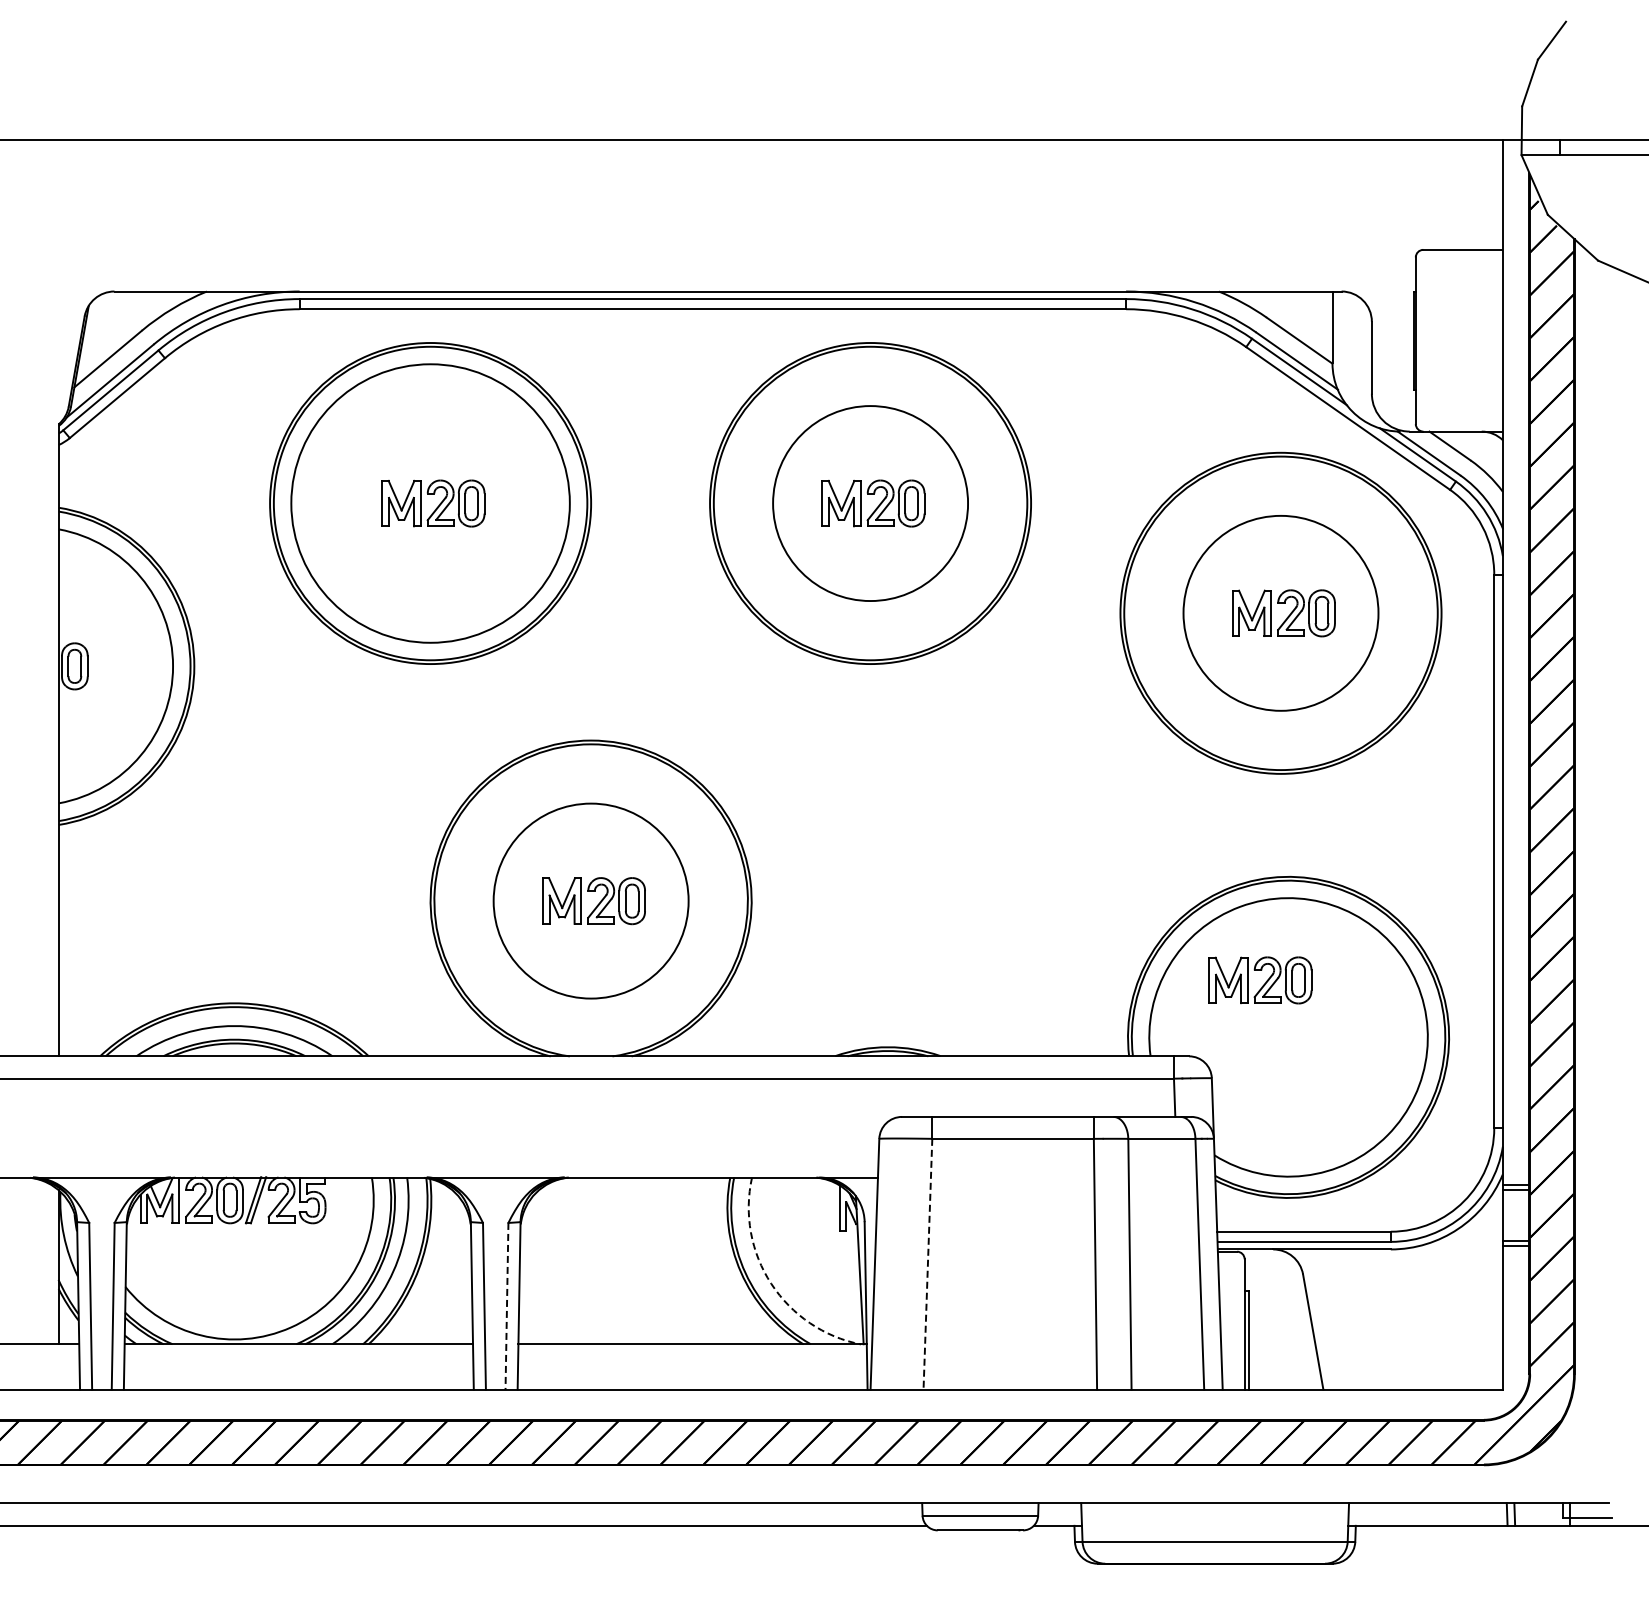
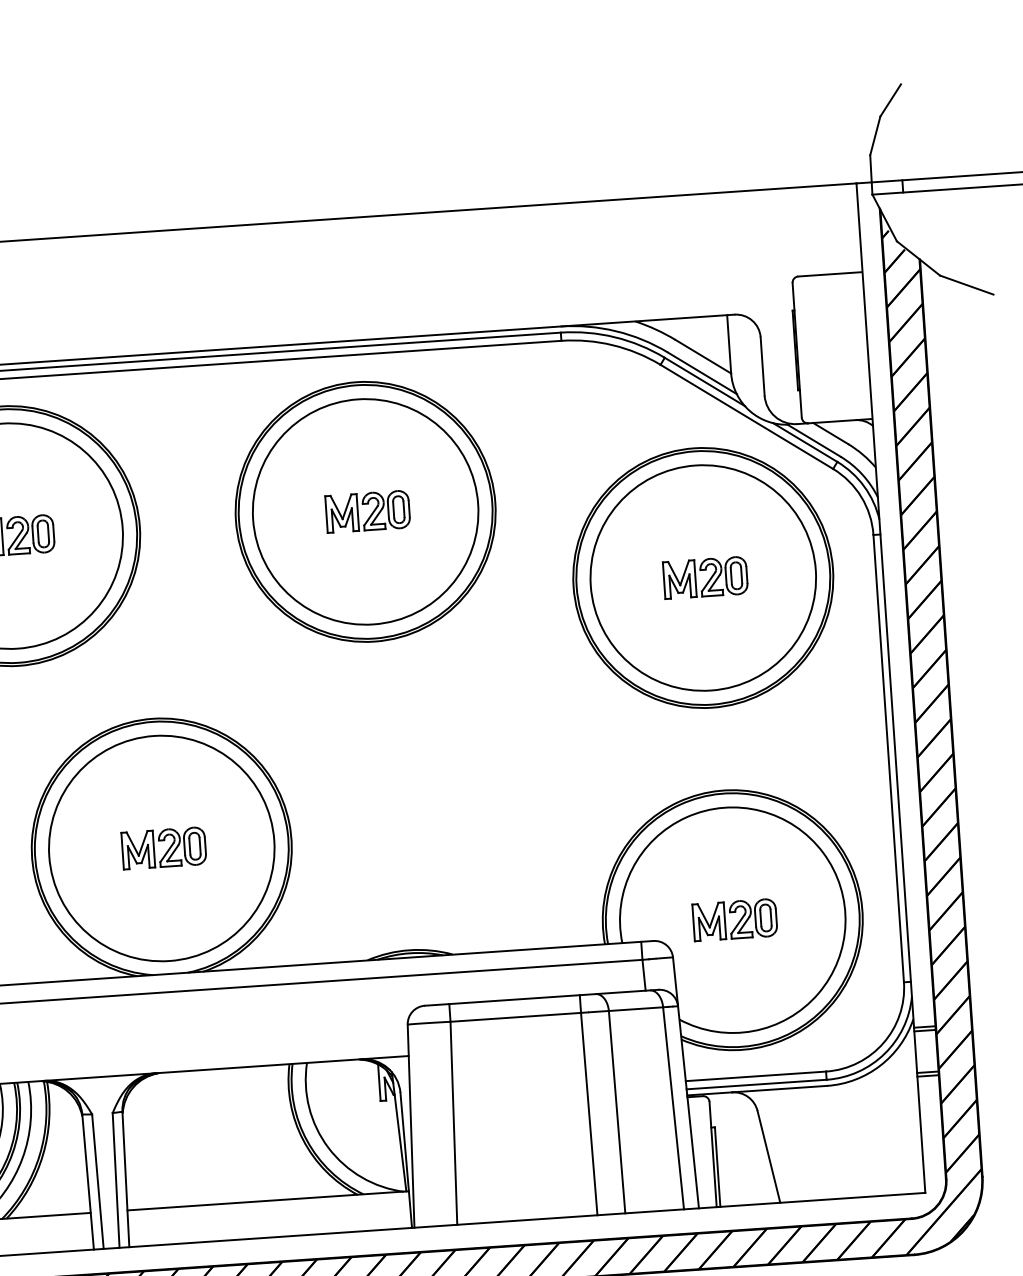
circle: (870, 503) -> (365, 511), size x1.43
circle: (1280, 613) -> (702, 578), size x1.43
circle: (590, 900) -> (161, 848), size x1.43
part: (1260, 980) -> (735, 920), moved
line: (927, 1264) -> (453, 1123), dashed -> solid
arc: (771, 1283) -> (328, 1147), dashed -> solid
line: (506, 1306) -> (115, 1180), dashed -> solid

